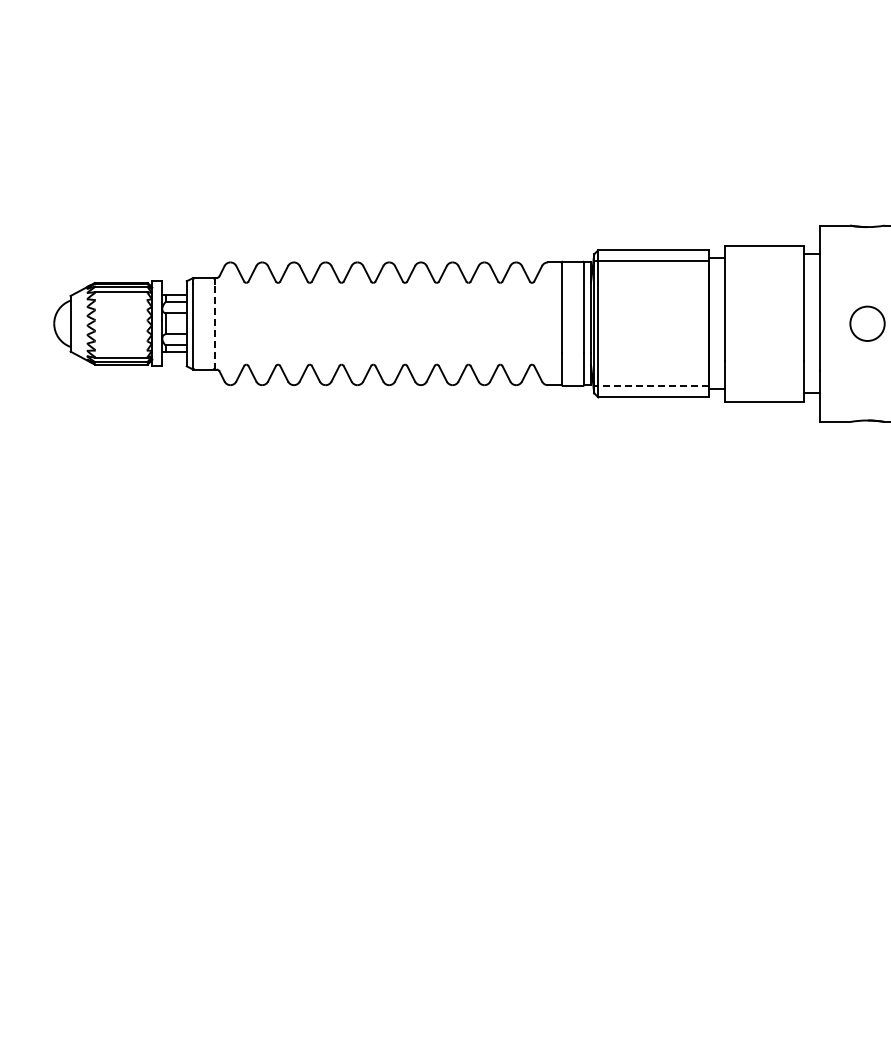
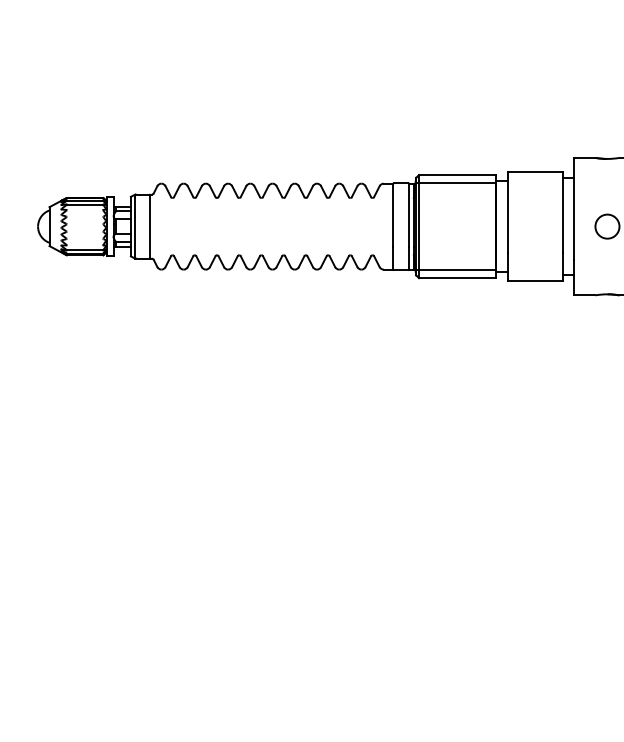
line: (214, 326) -> (150, 228), dashed -> solid
line: (653, 386) -> (457, 270), dashed -> solid

